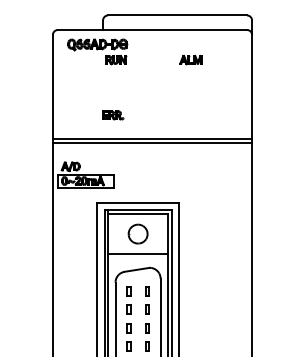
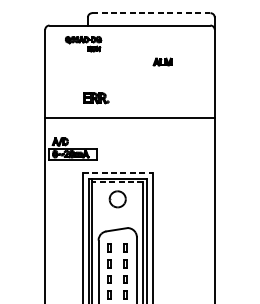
line: (178, 15) -> (152, 13), solid -> dashed
part: (97, 51) -> (83, 43), size x0.7
part: (190, 59) -> (162, 61), moved
part: (113, 115) -> (96, 98), size x1.4
line: (152, 142) -> (130, 121), removed
line: (138, 203) -> (118, 173), solid -> dashed
line: (138, 214) -> (118, 182), solid -> dashed
line: (138, 254) -> (118, 216), removed

